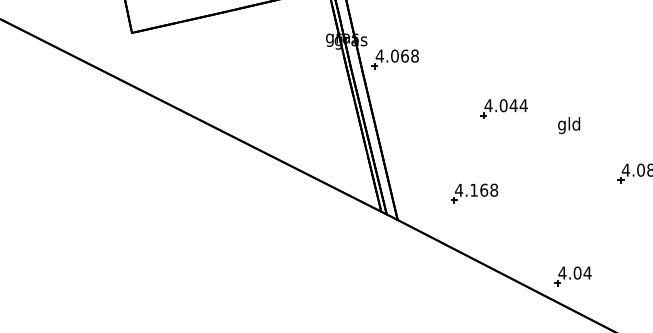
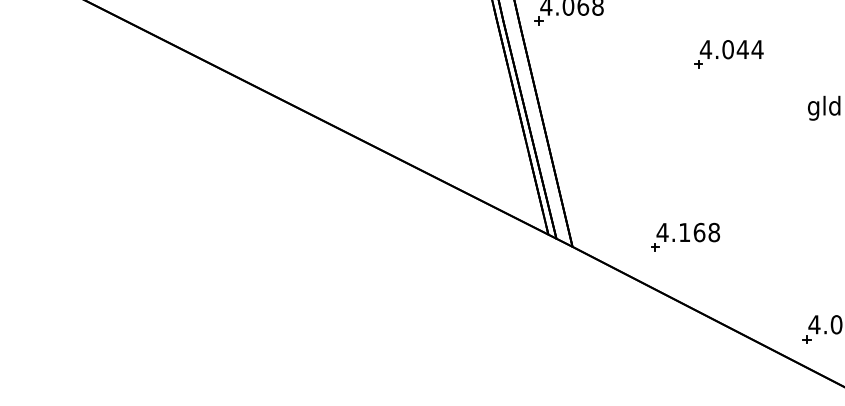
part: (503, 108) -> (727, 53), moved
part: (474, 193) -> (685, 237), moved

